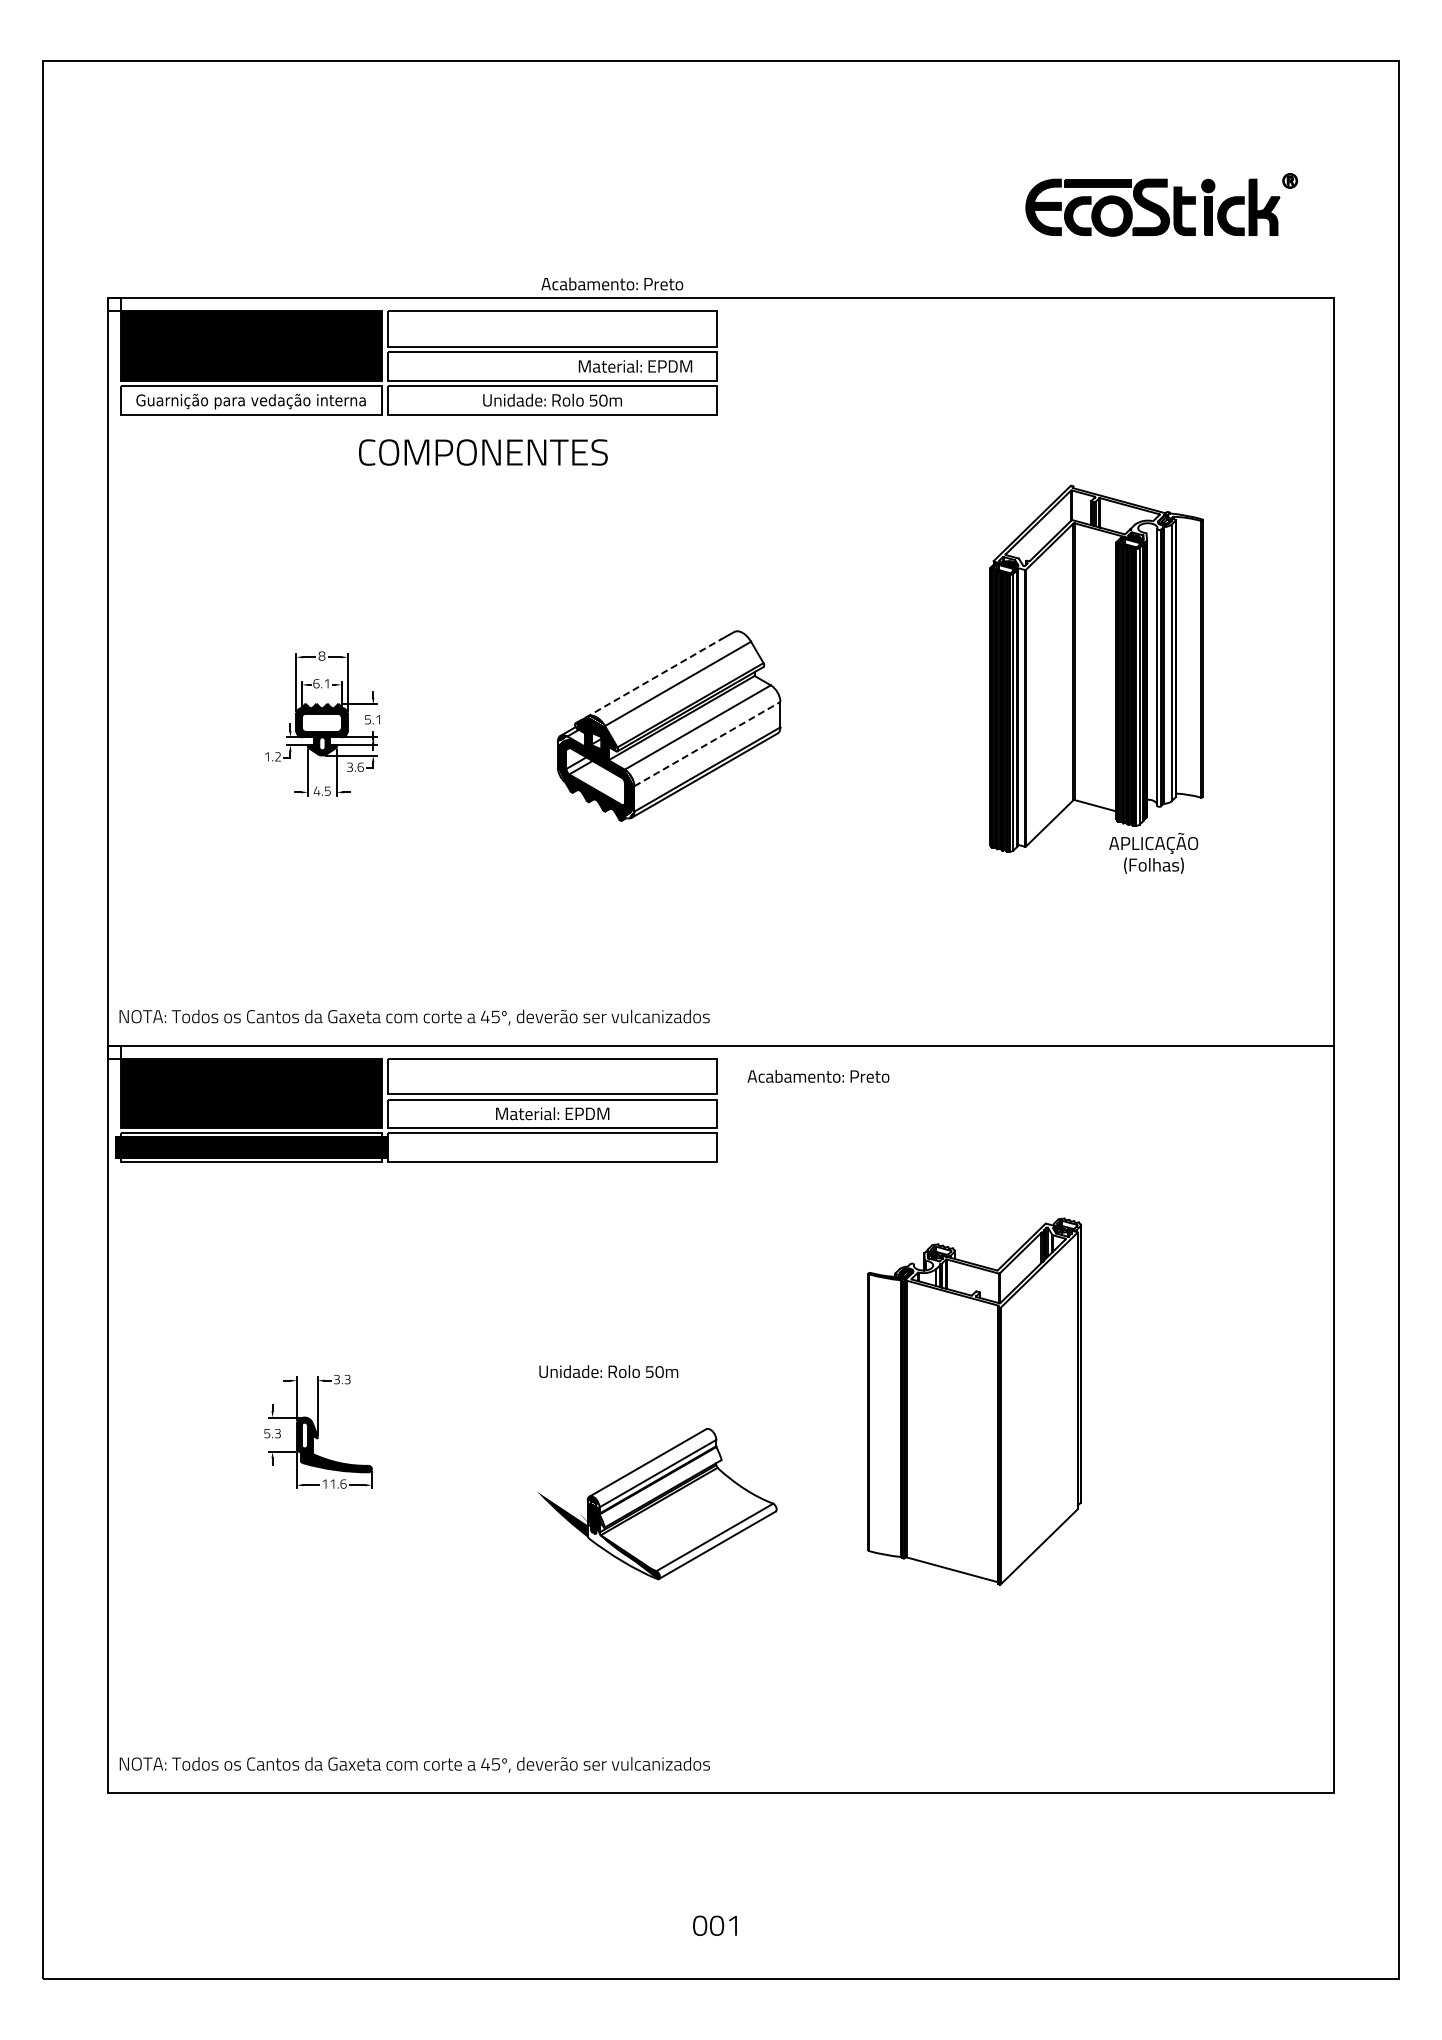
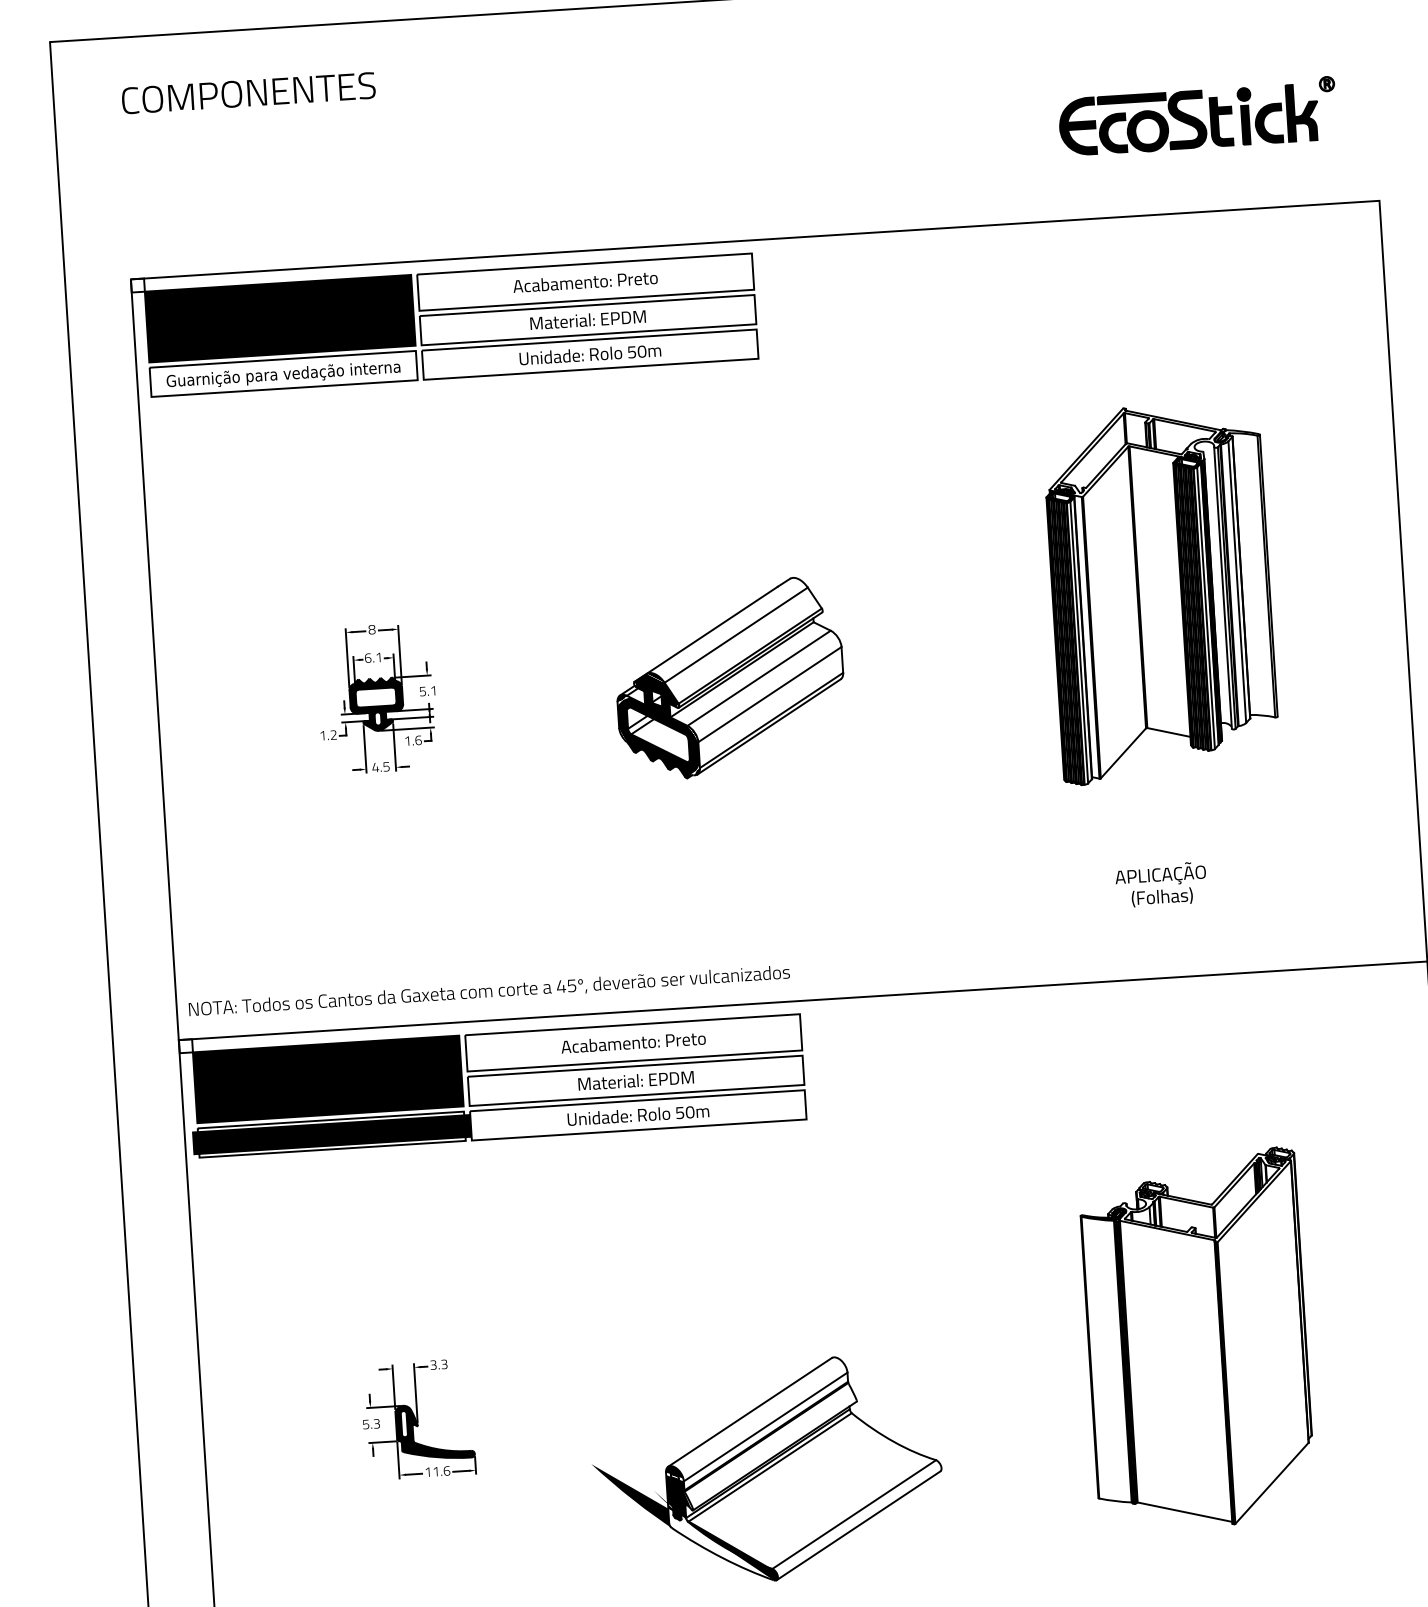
text: (612, 283) -> (585, 281), moved
text: (635, 366) -> (588, 320), moved
text: (483, 452) -> (248, 93), moved
line: (649, 680) -> (706, 633), dashed -> solid
line: (707, 743) -> (769, 693), dashed -> solid
text: (349, 766) -> (407, 740), 3.6 -> 1.6
text: (1153, 853) -> (1161, 884), moved
text: (818, 1076) -> (633, 1042), moved
text: (608, 1371) -> (638, 1115), moved
part: (974, 1401) -> (1196, 1339), moved
part: (657, 1503) -> (767, 1470), size x1.43

